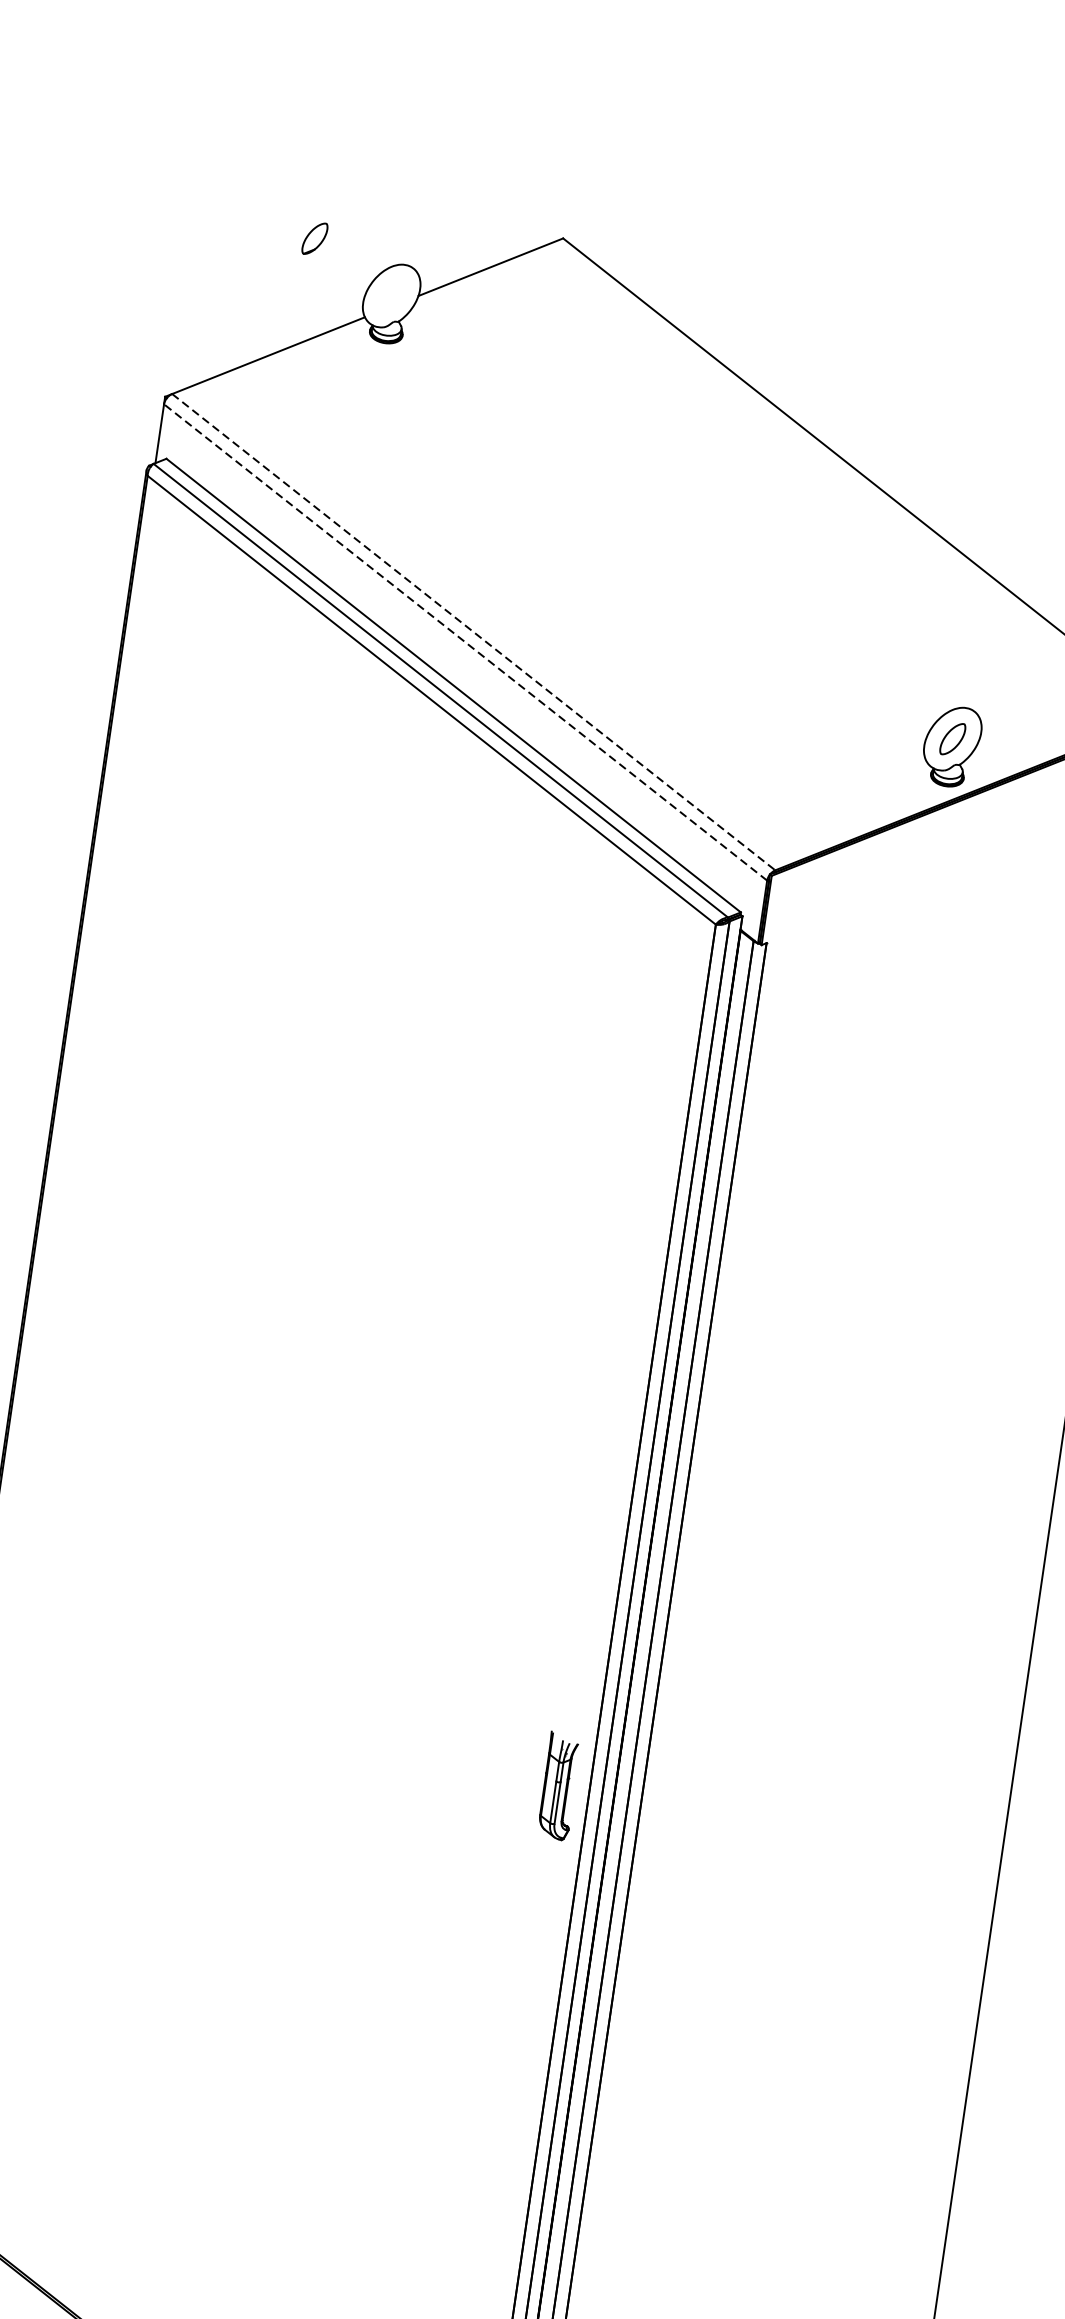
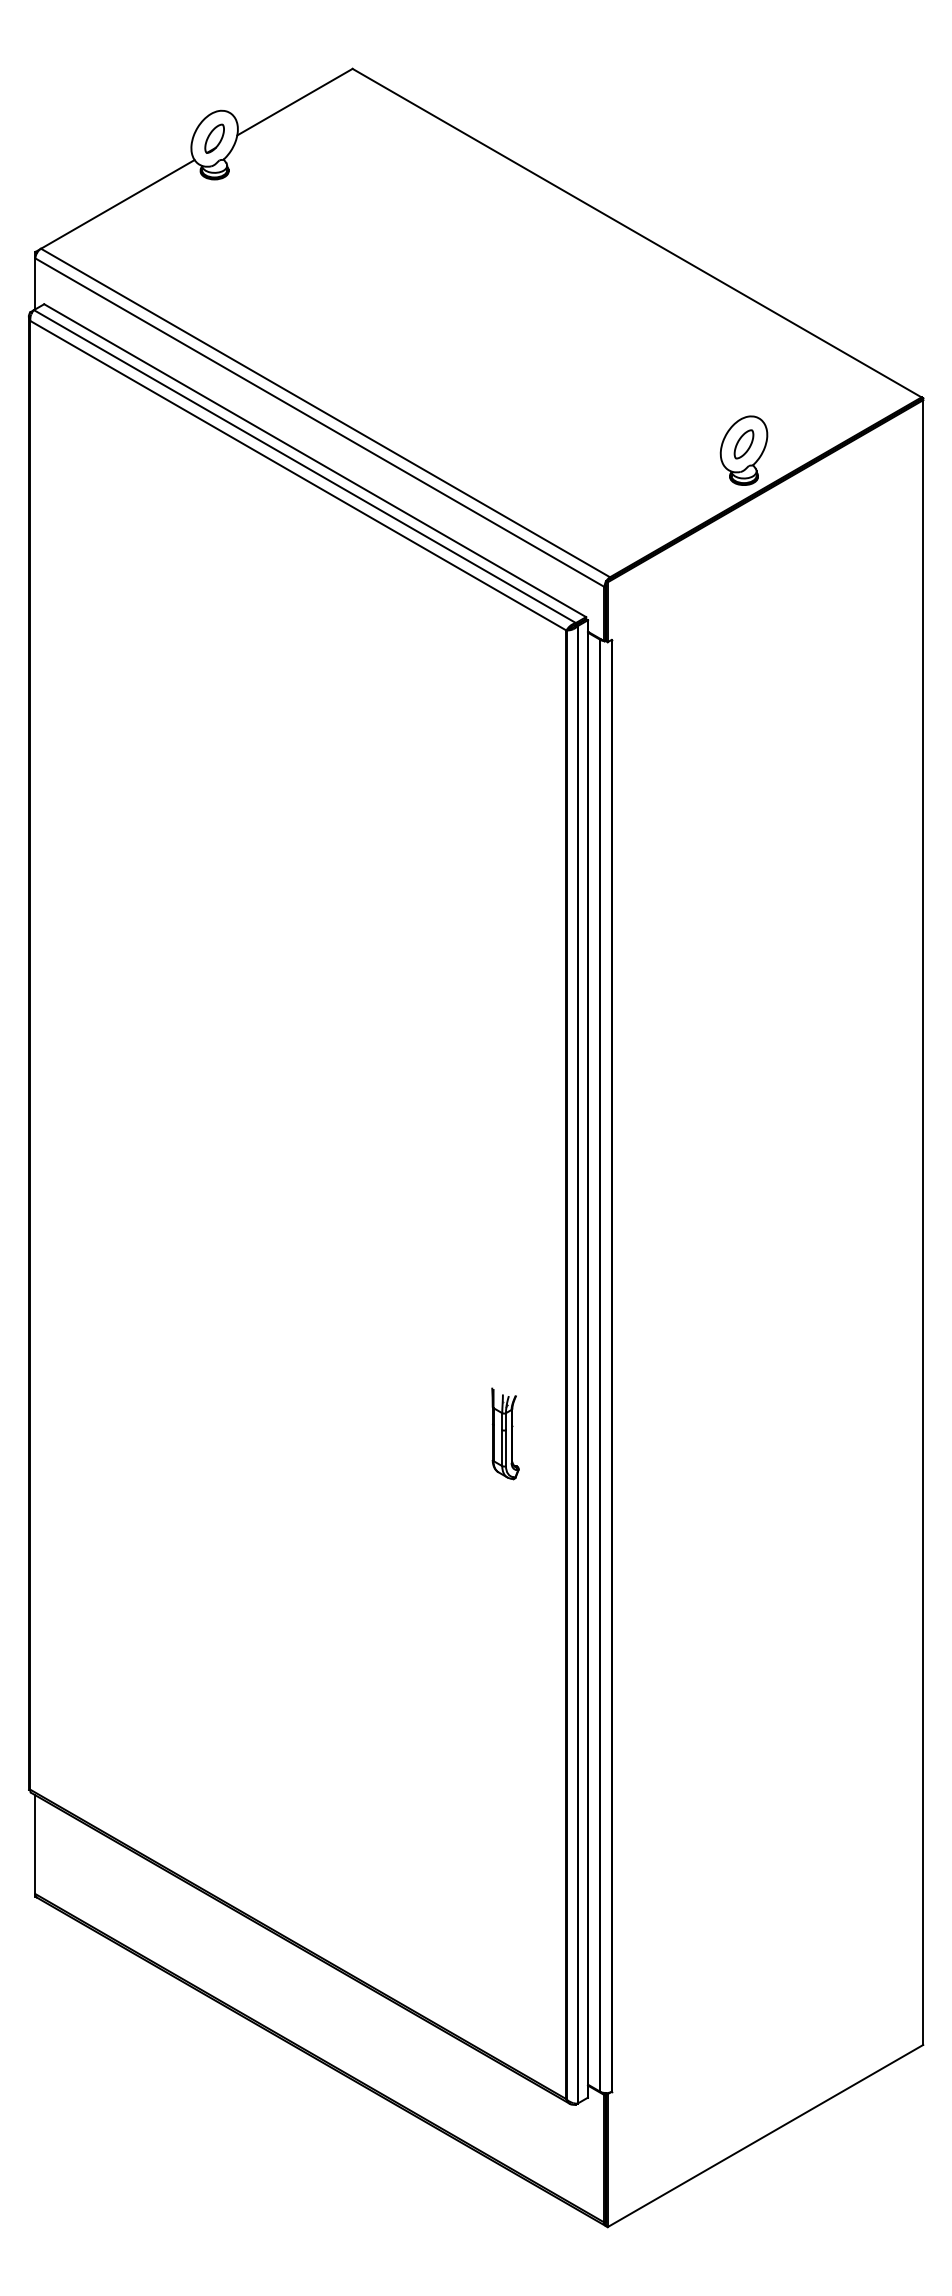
part: (314, 238) -> (214, 138), moved
line: (473, 632) -> (325, 413), dashed -> solid
line: (465, 642) -> (319, 422), dashed -> solid
part: (559, 1785) -> (505, 1433), moved

